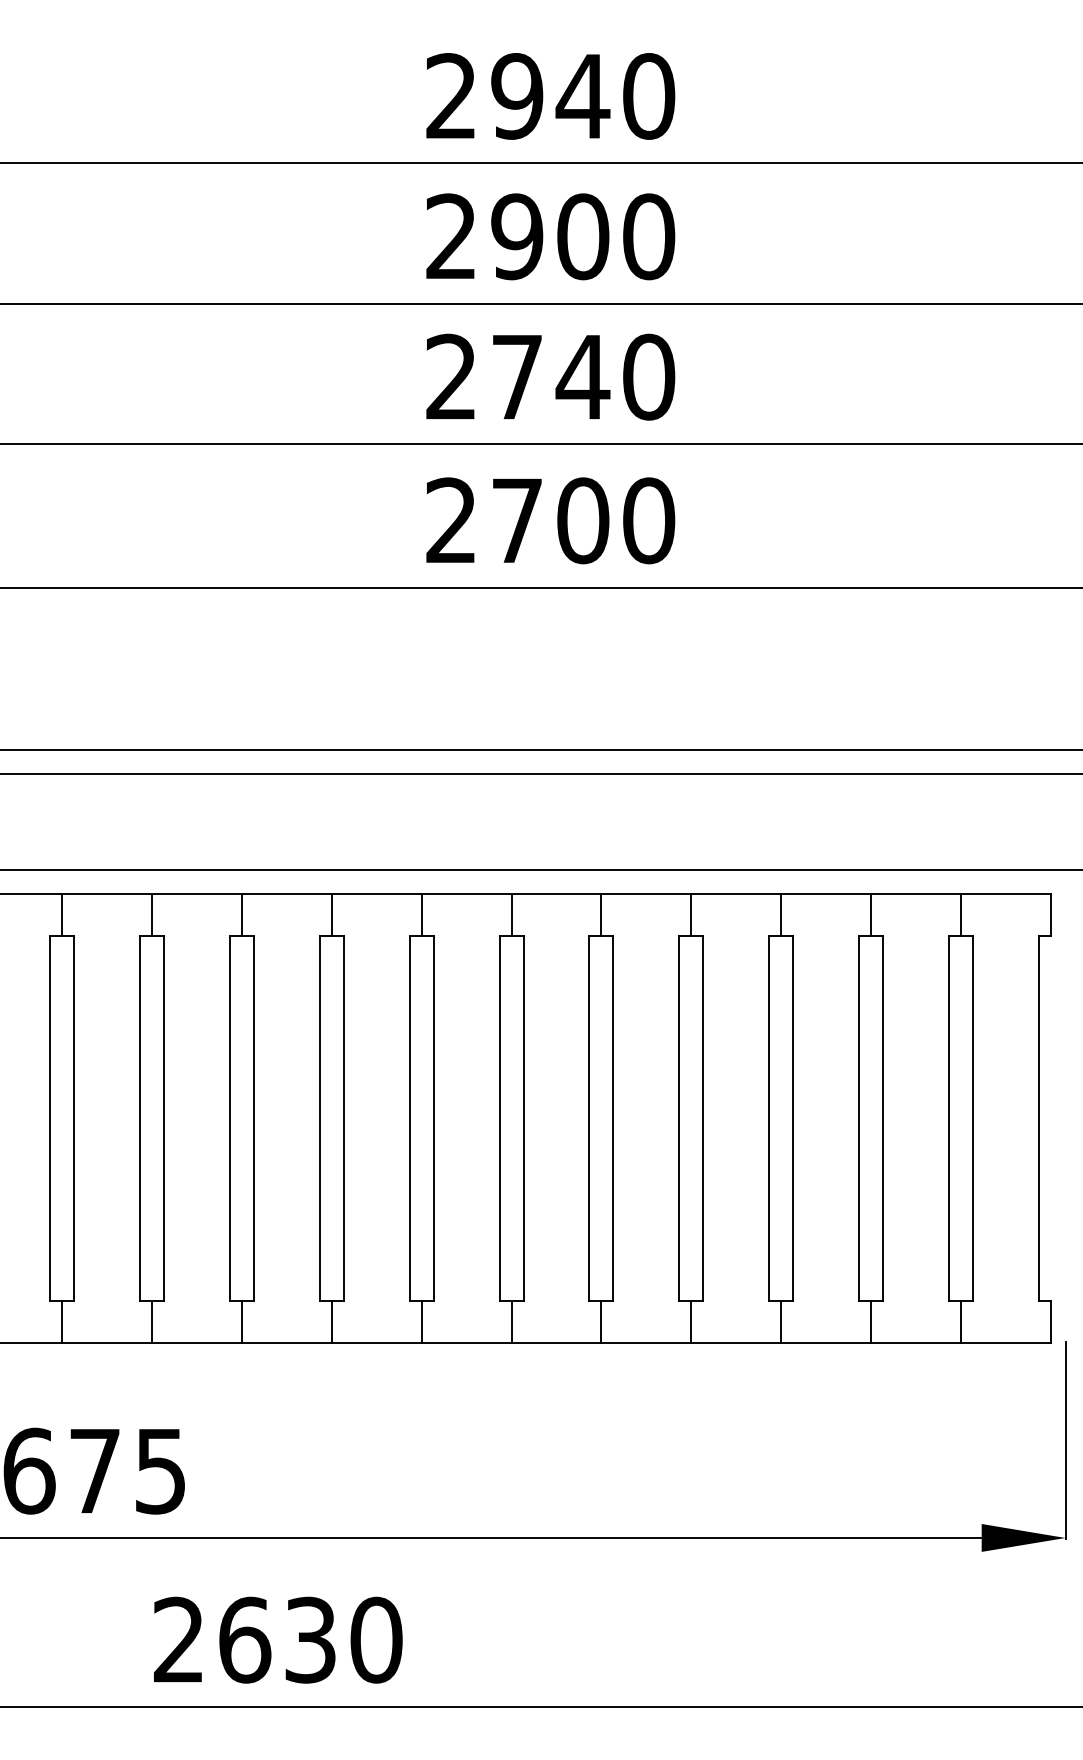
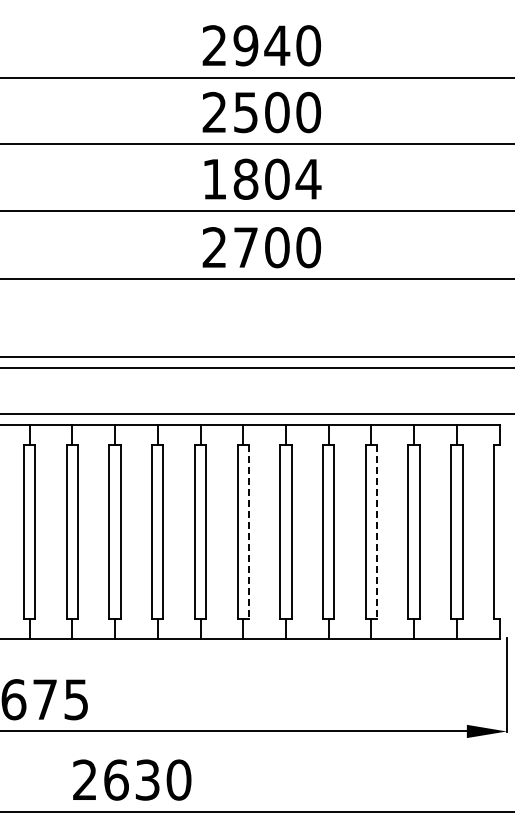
text: (516, 234) -> (245, 111), 2900 -> 2500
text: (549, 375) -> (261, 178), 2740 -> 1804
line: (522, 1117) -> (248, 531), solid -> dashed
line: (793, 1117) -> (377, 531), solid -> dashed

